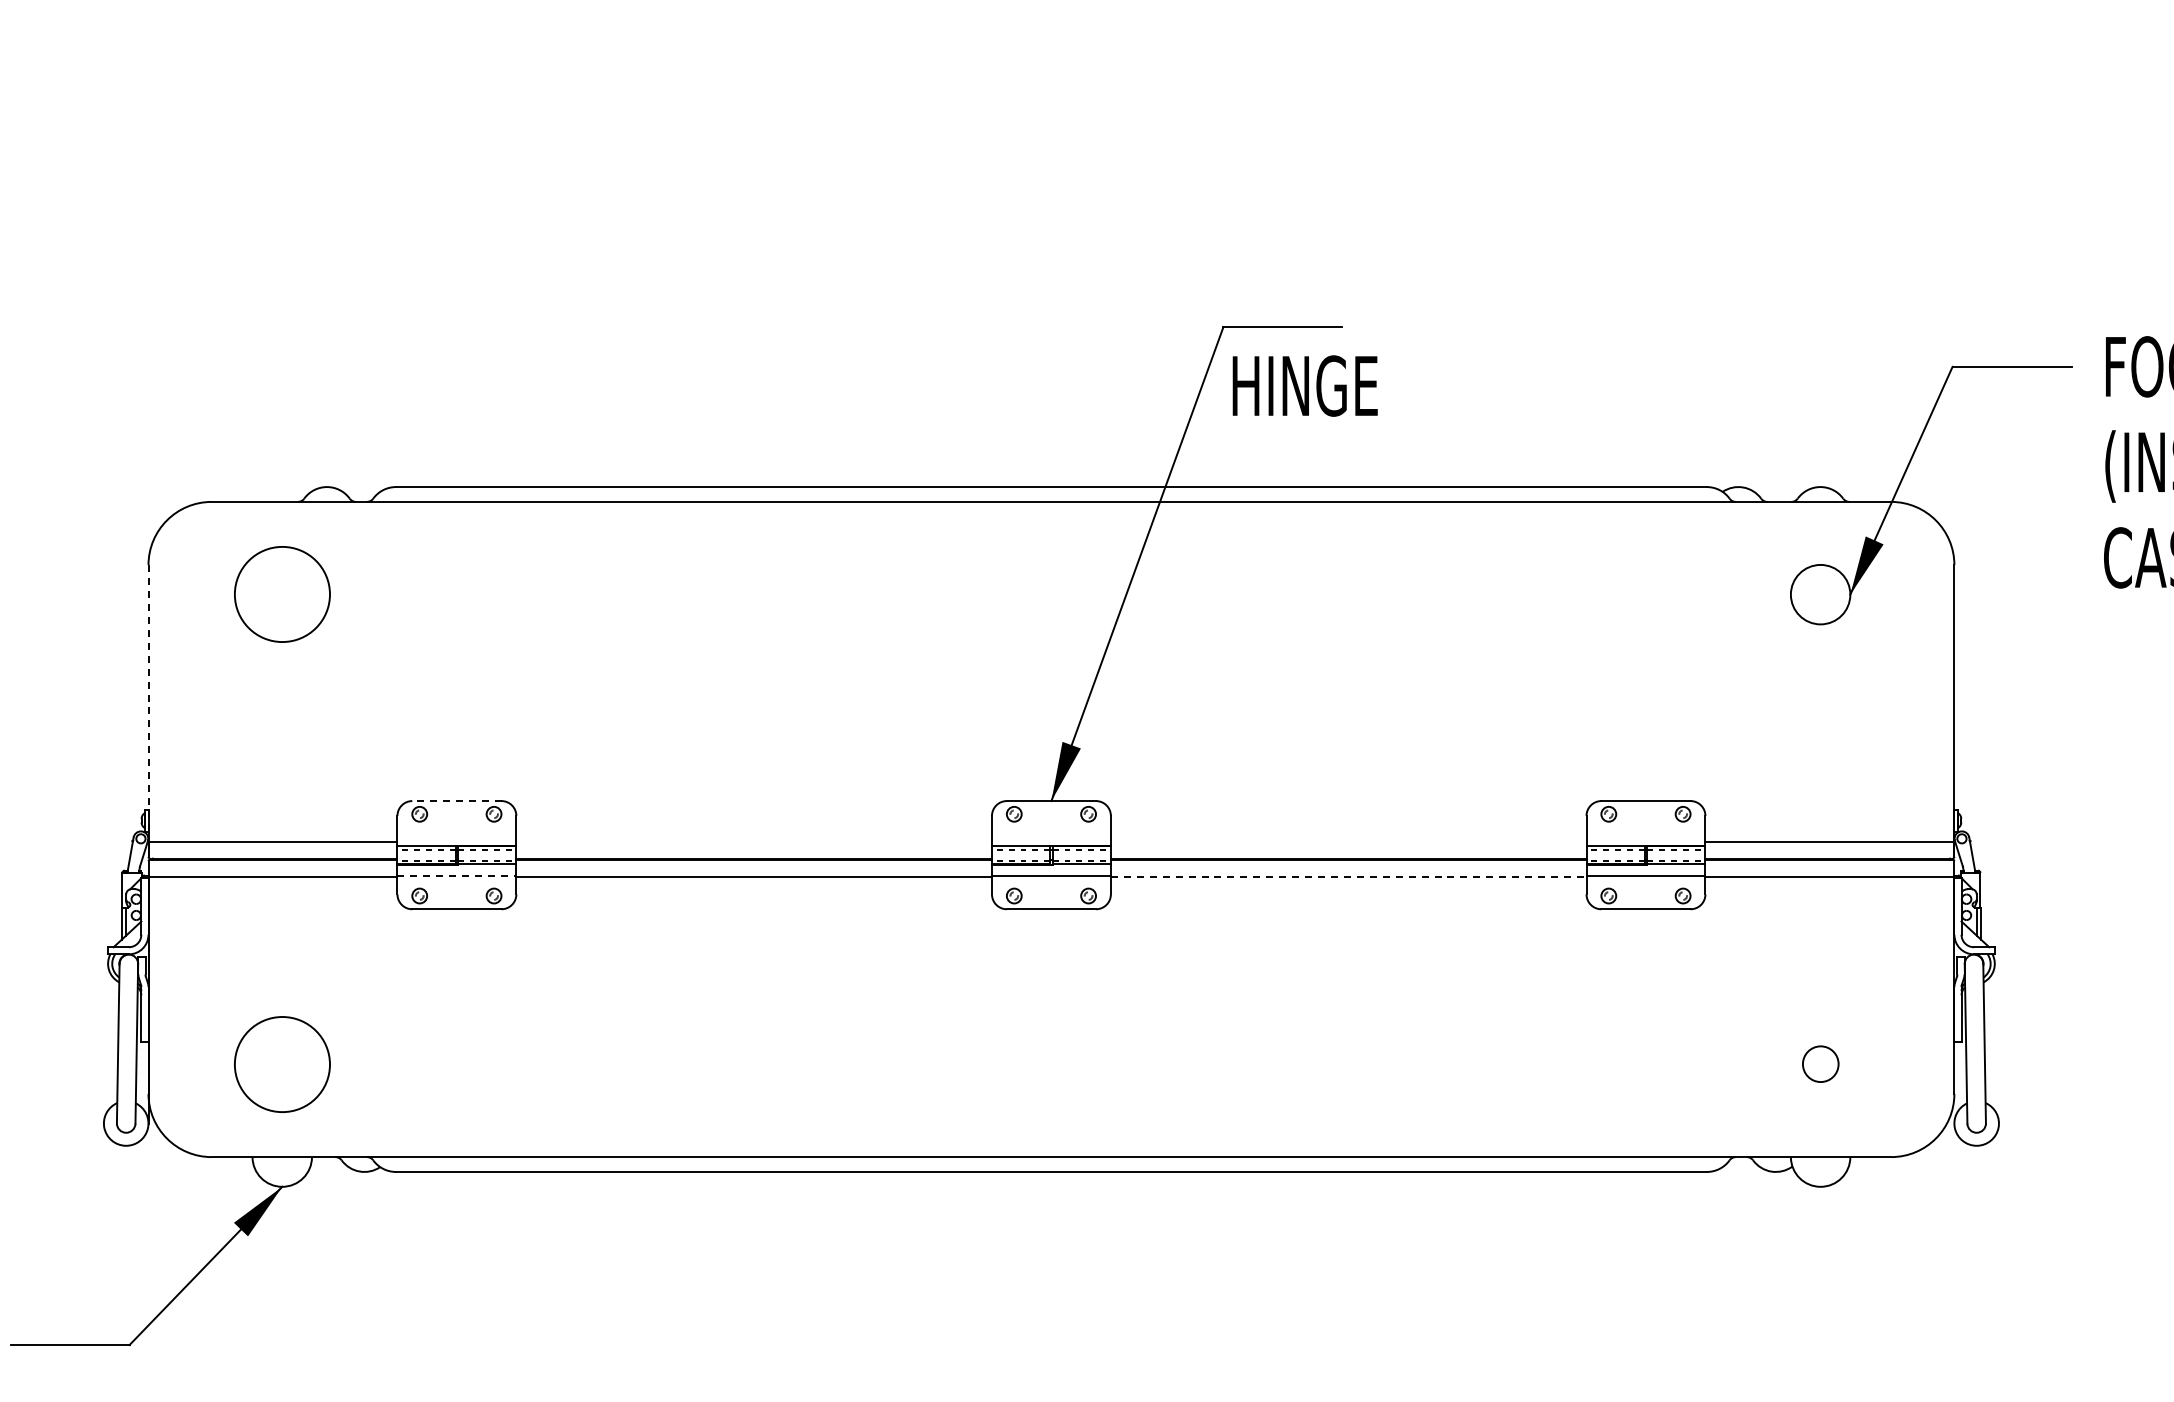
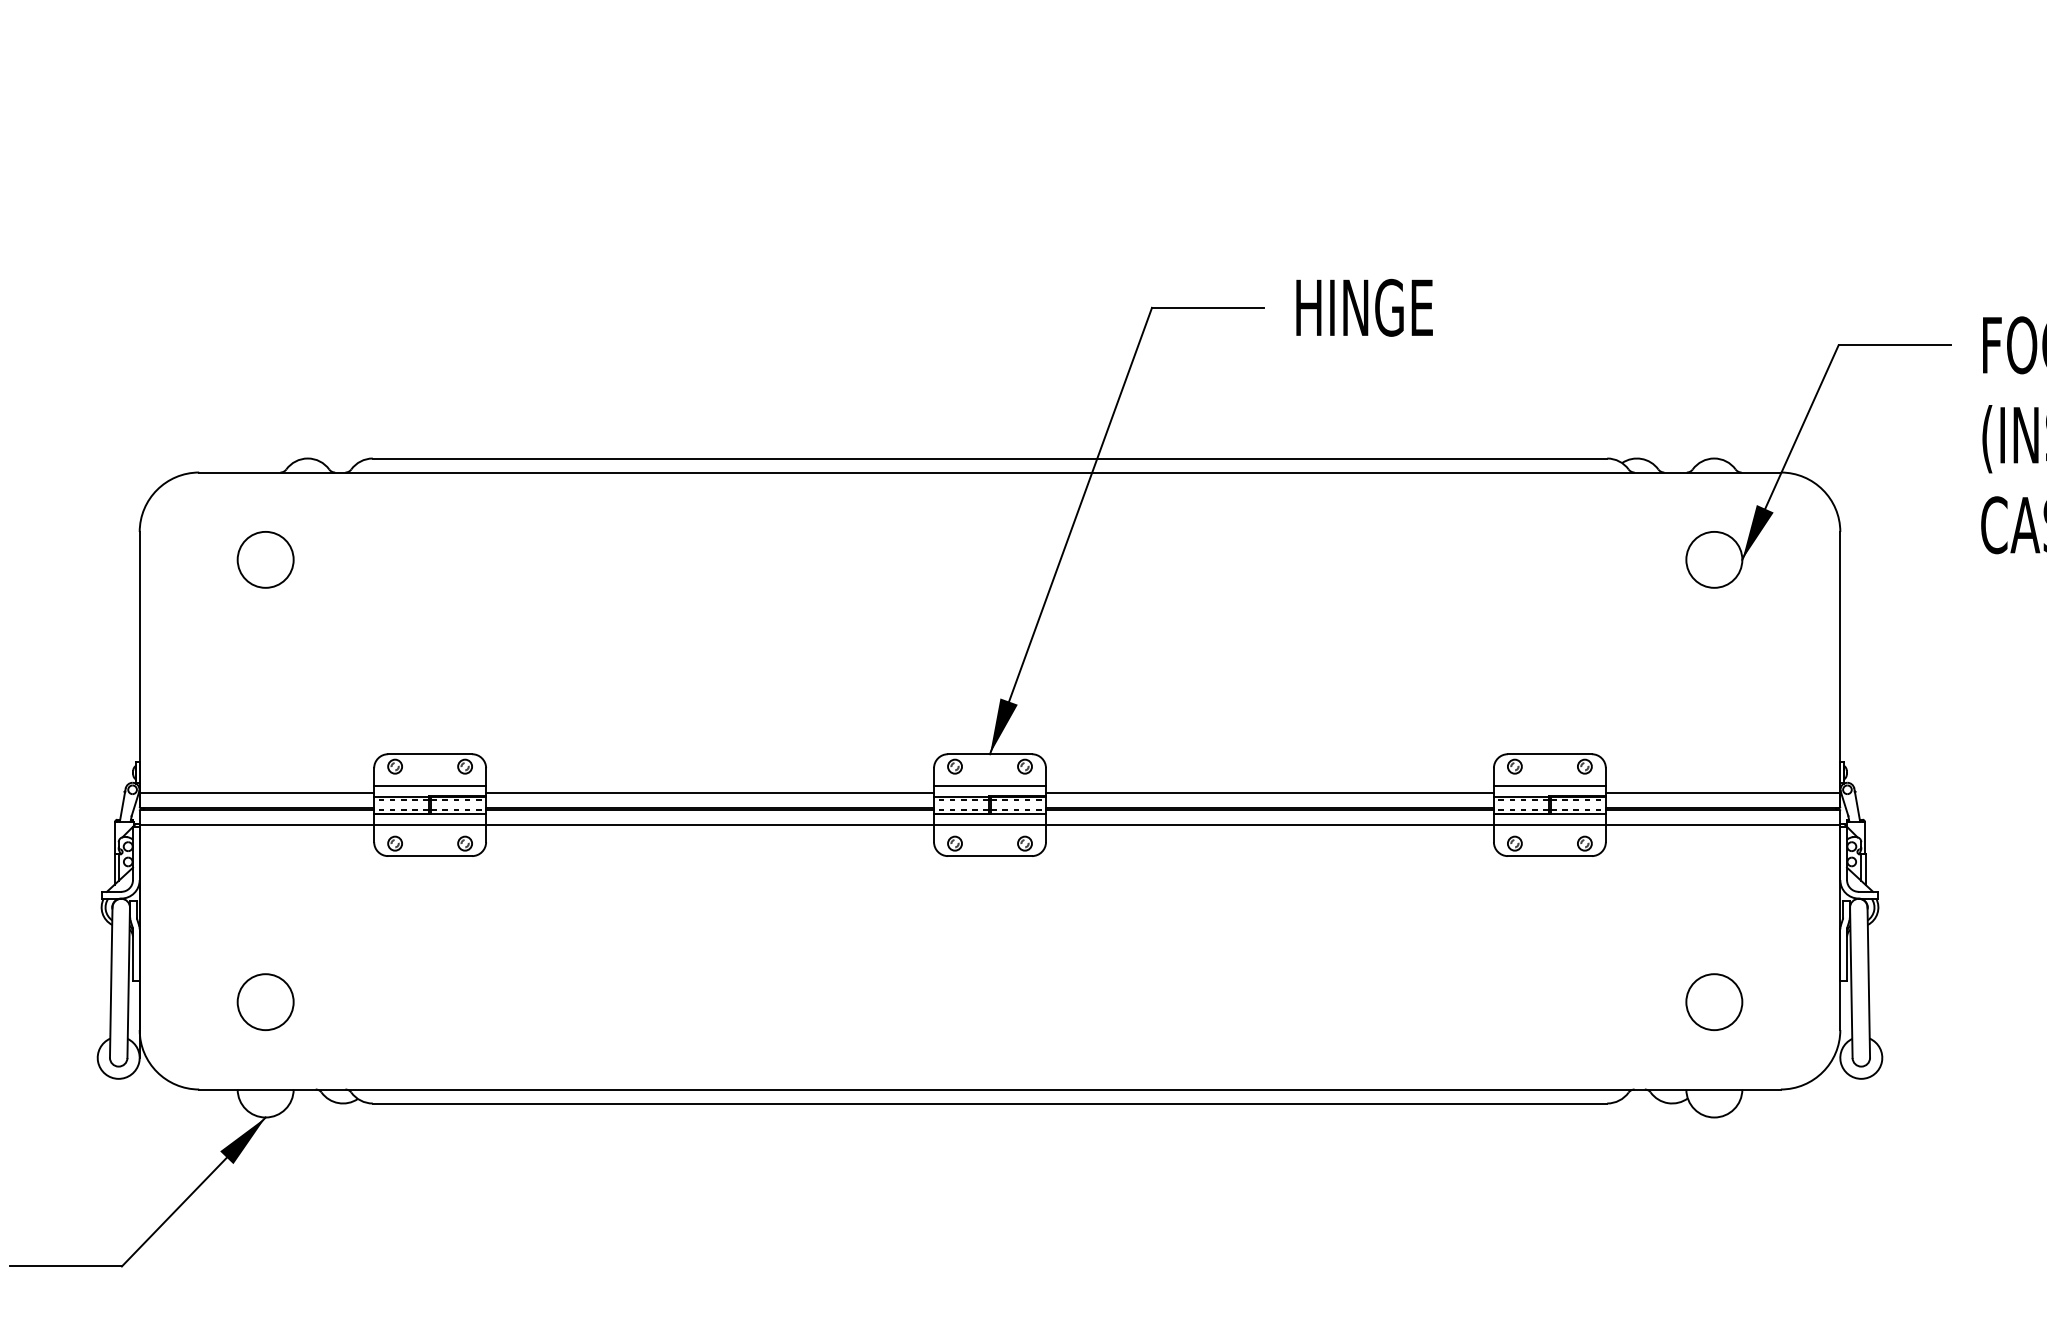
text: (1304, 385) -> (1363, 307), moved
circle: (281, 594) -> (264, 559), size x0.62
line: (148, 704) -> (139, 663), dashed -> solid
line: (456, 801) -> (429, 754), dashed -> solid
line: (456, 834) -> (429, 785), added
line: (1050, 834) -> (989, 785), added
line: (1645, 834) -> (1549, 785), added
line: (753, 841) -> (709, 792), added
line: (1348, 841) -> (1269, 792), added
line: (457, 876) -> (430, 825), dashed -> solid
line: (1348, 876) -> (1269, 825), dashed -> solid
circle: (281, 1063) -> (264, 1001), size x0.62
circle: (1820, 1063) -> (1714, 1001), size x1.67

